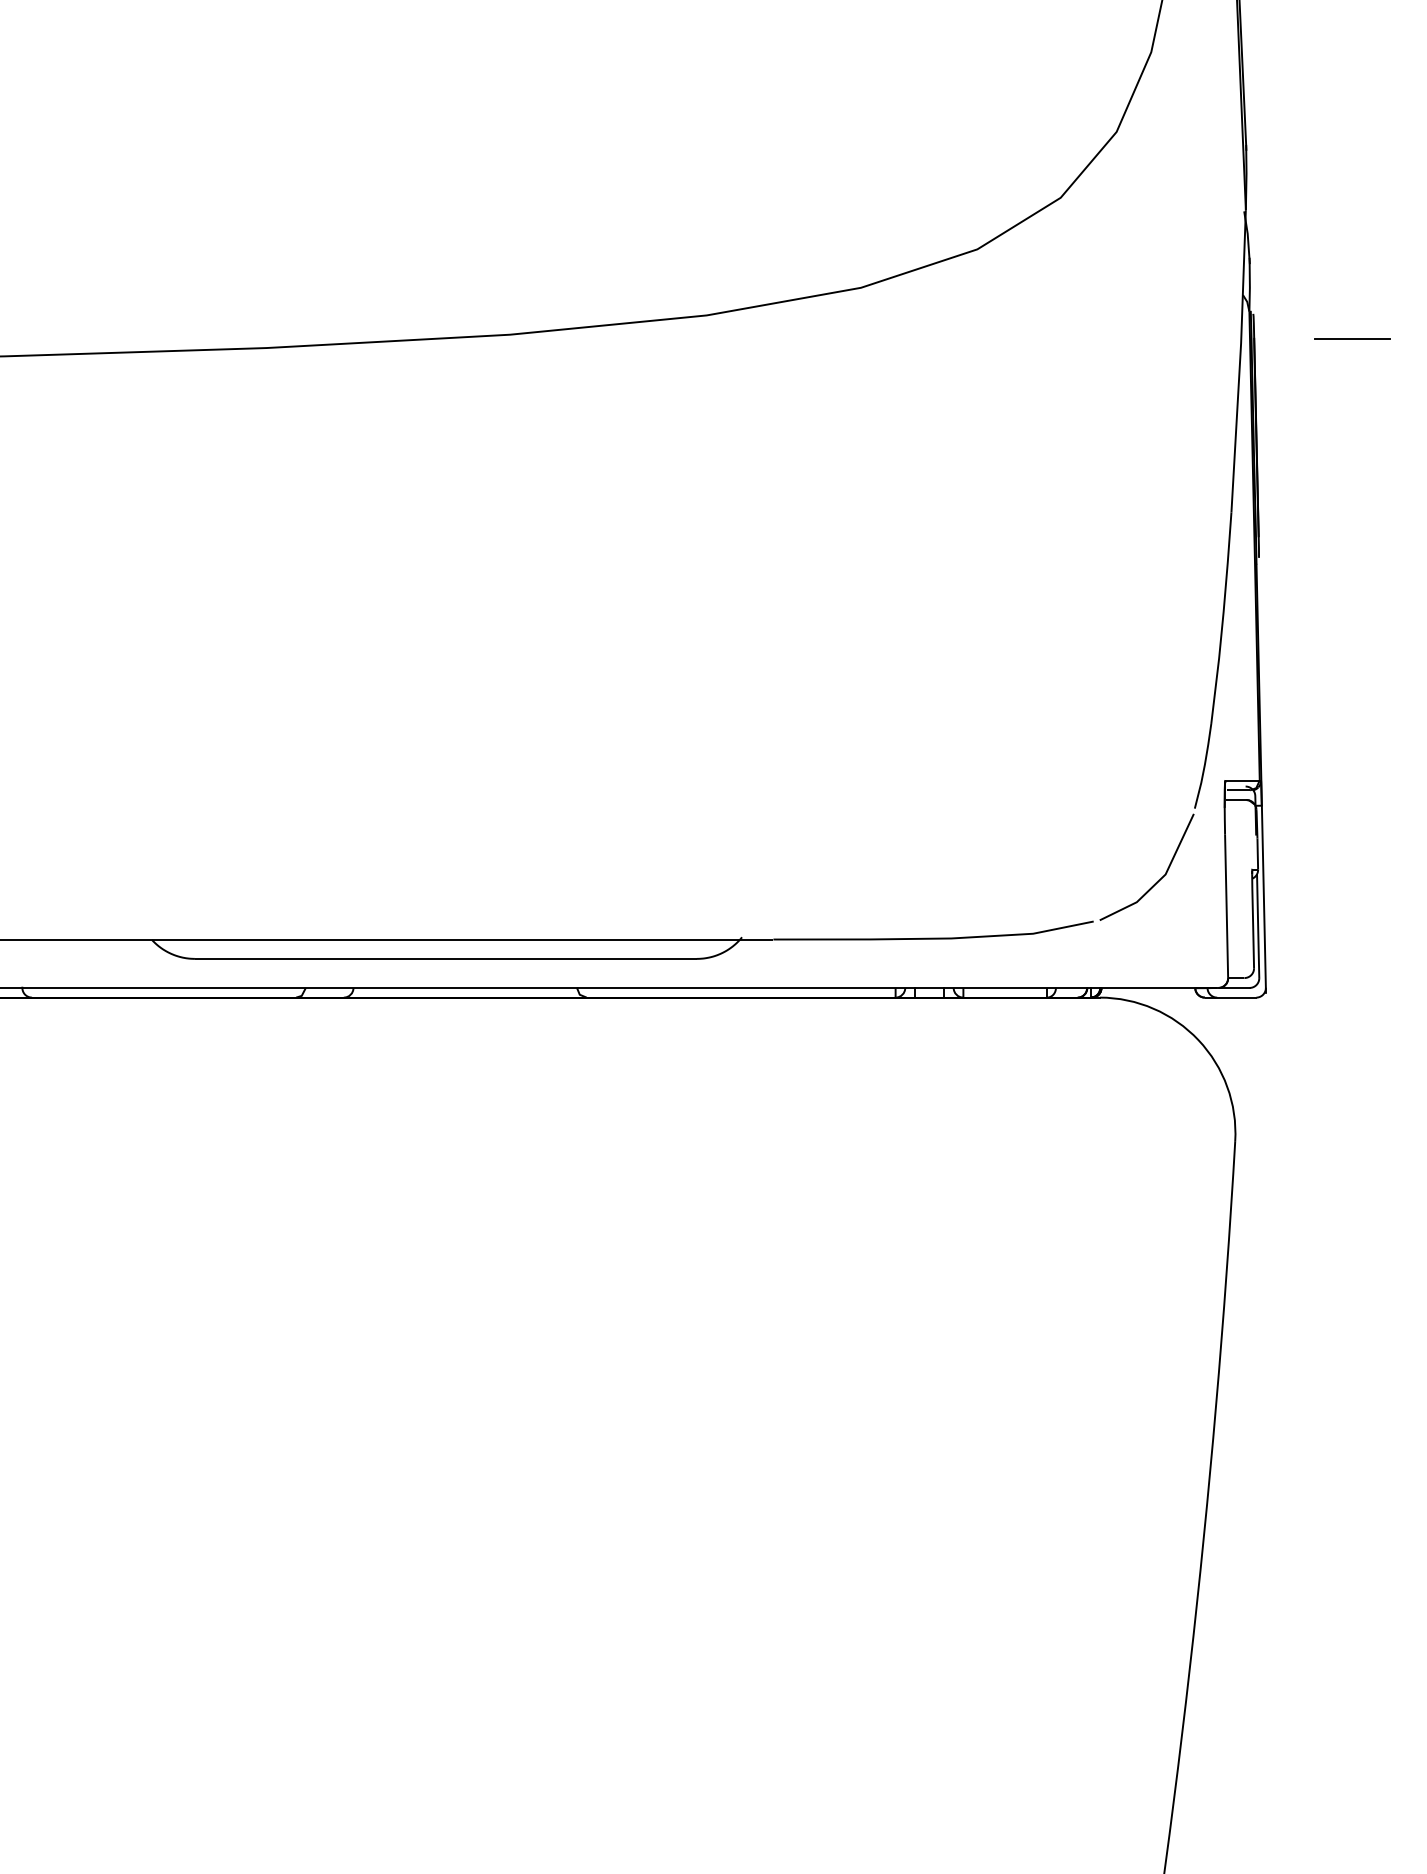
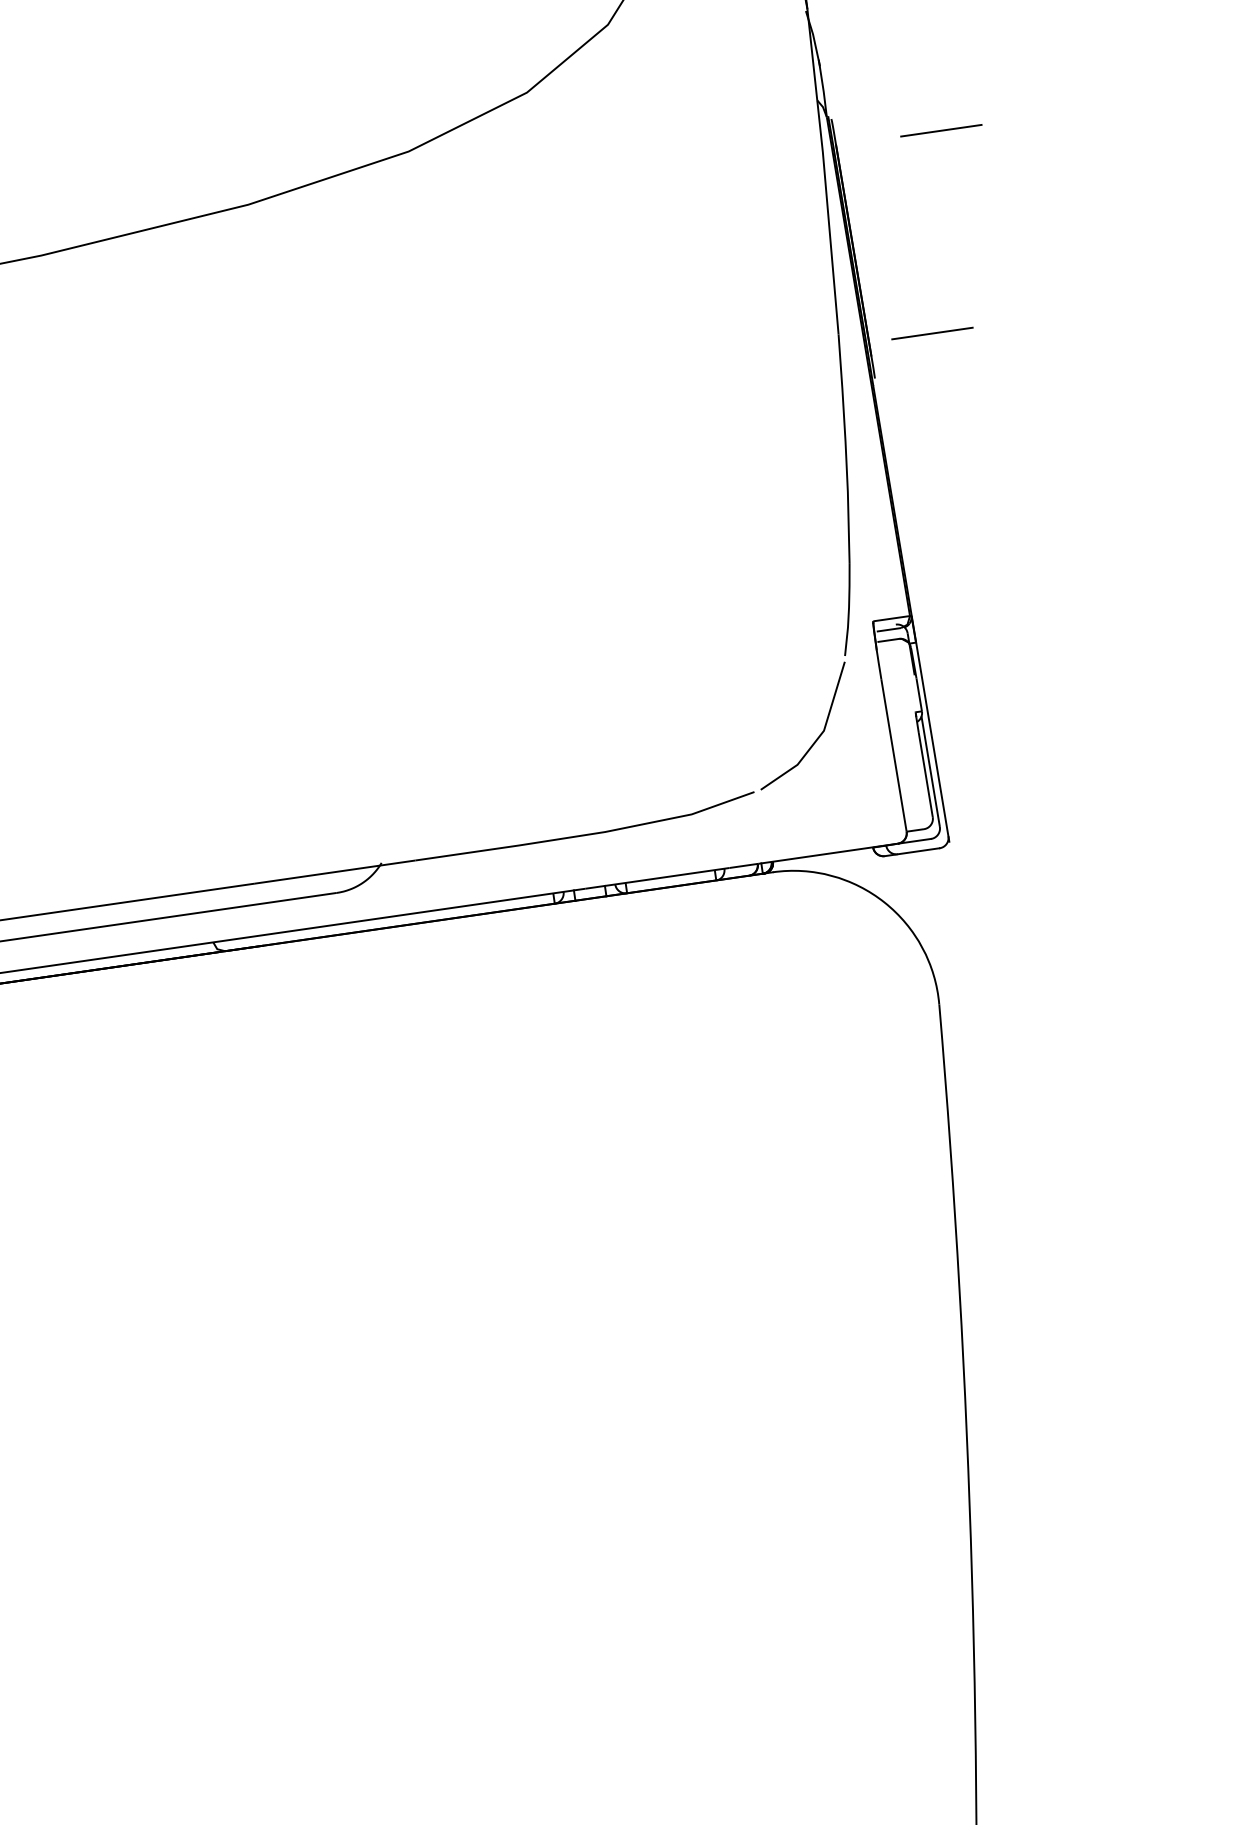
line: (1317, 523) -> (932, 332), added

